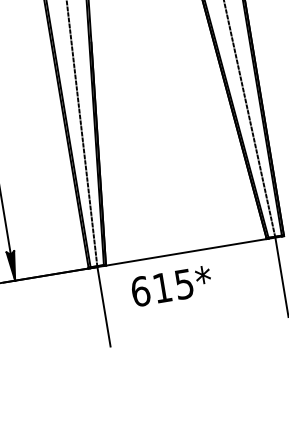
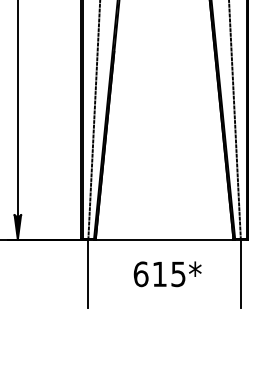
text: (171, 286) -> (167, 274), moved

